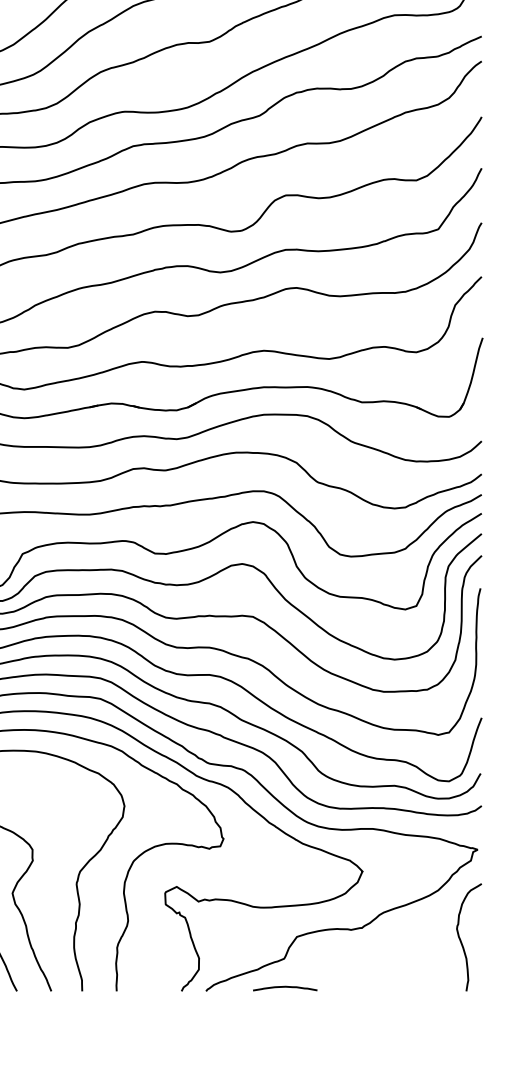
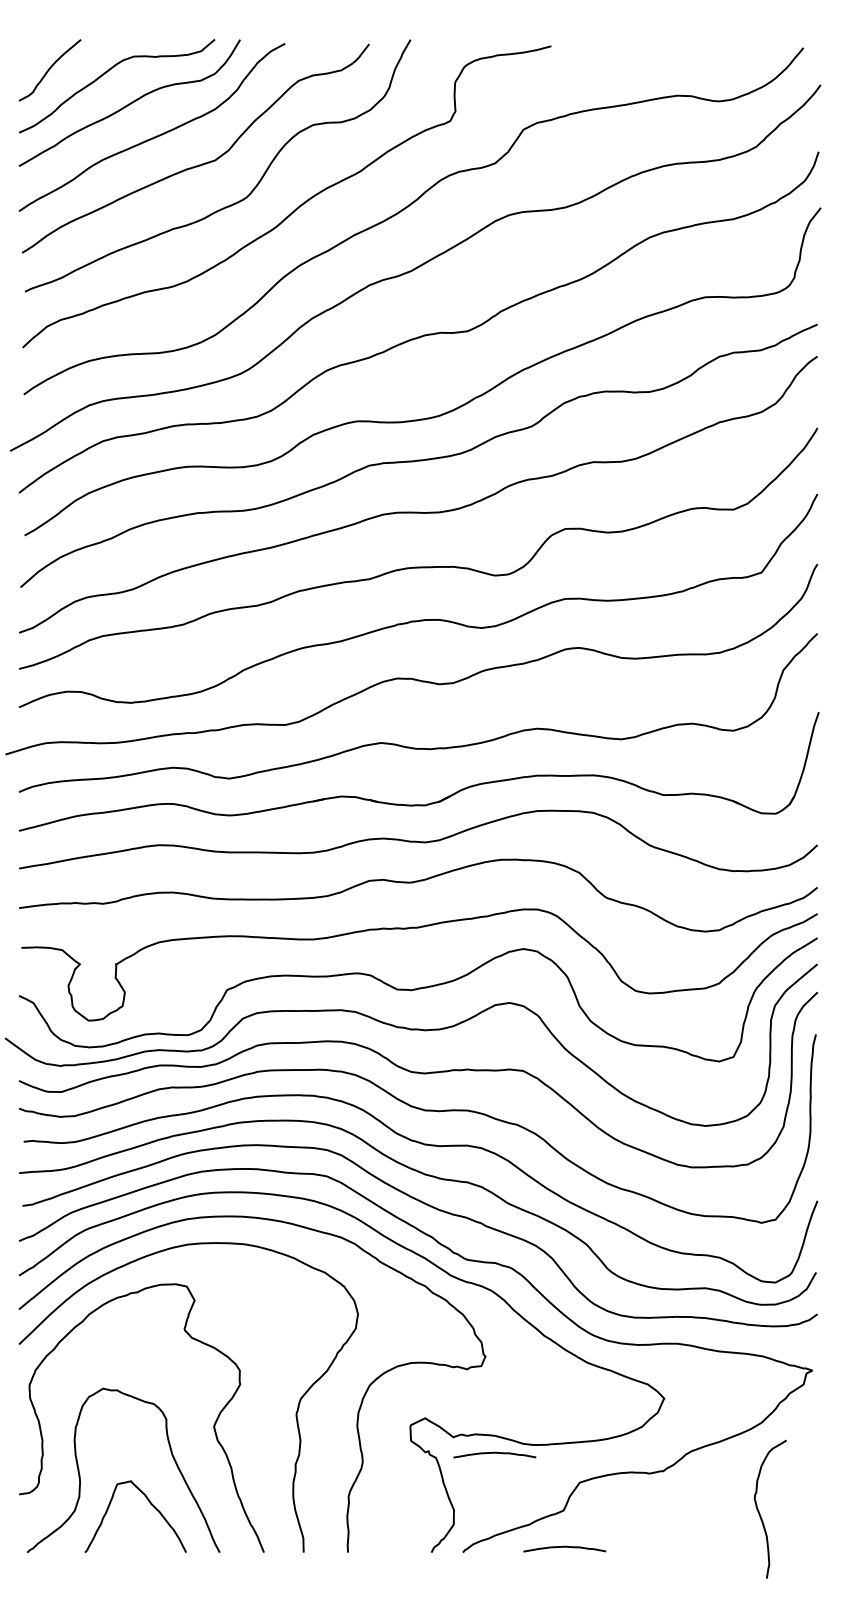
curve: (230, 914) -> (494, 1453), added
curve: (461, 940) -> (760, 1513), moved

